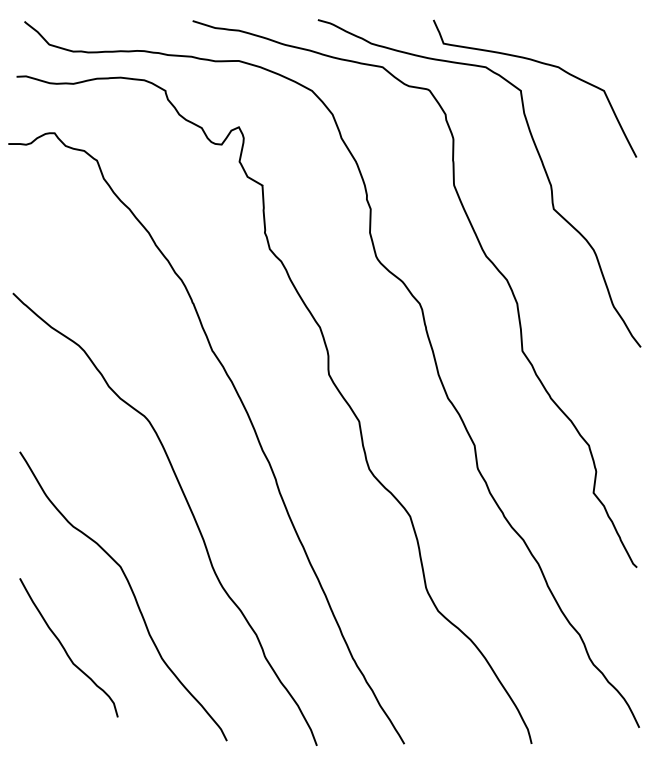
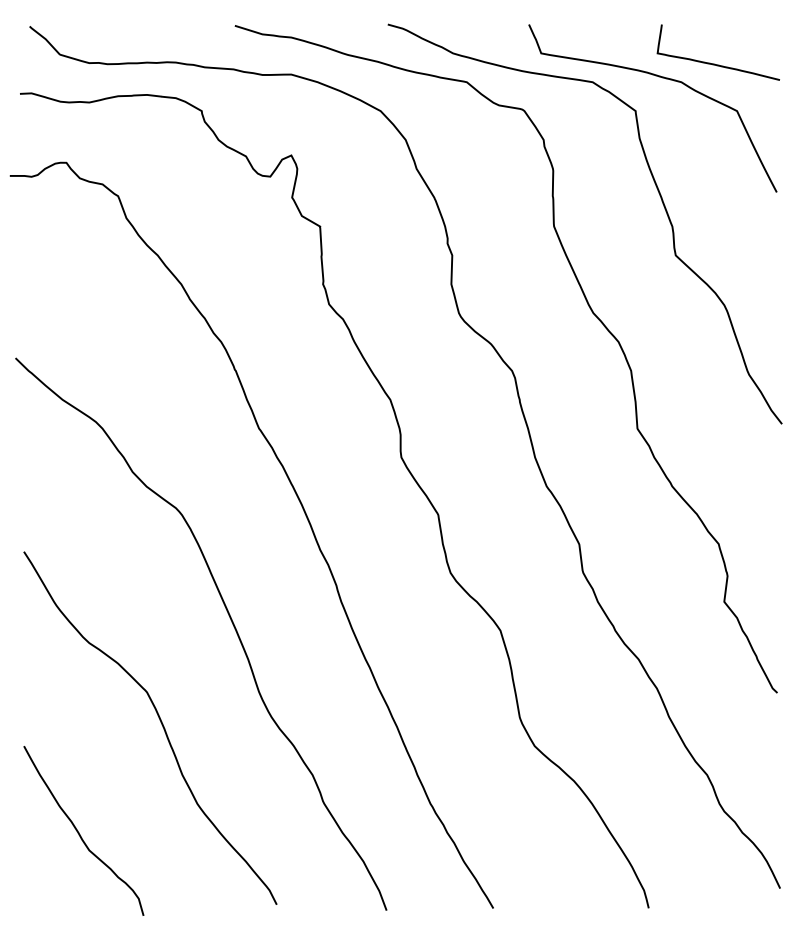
curve: (585, 51) -> (714, 63), added
curve: (65, 649) -> (79, 832), moved

